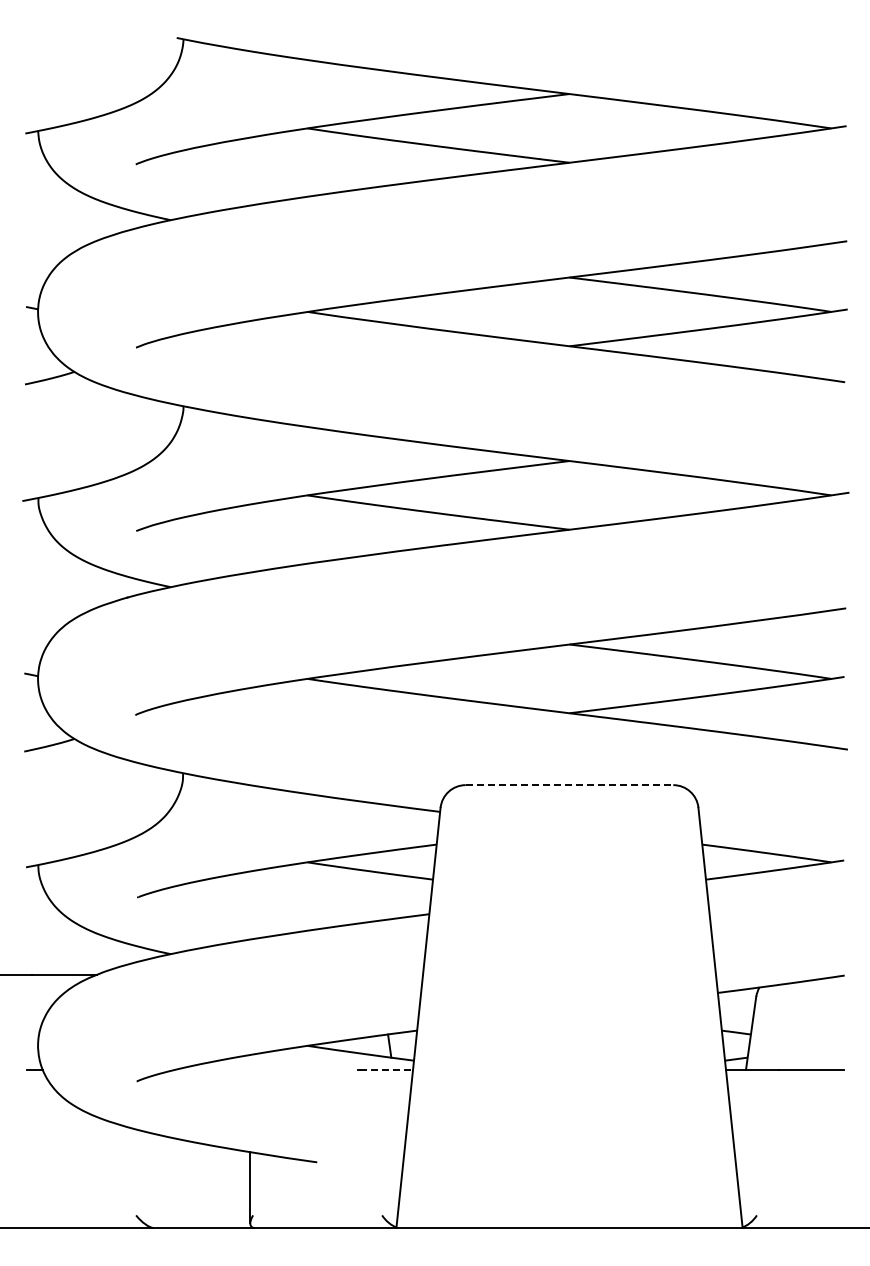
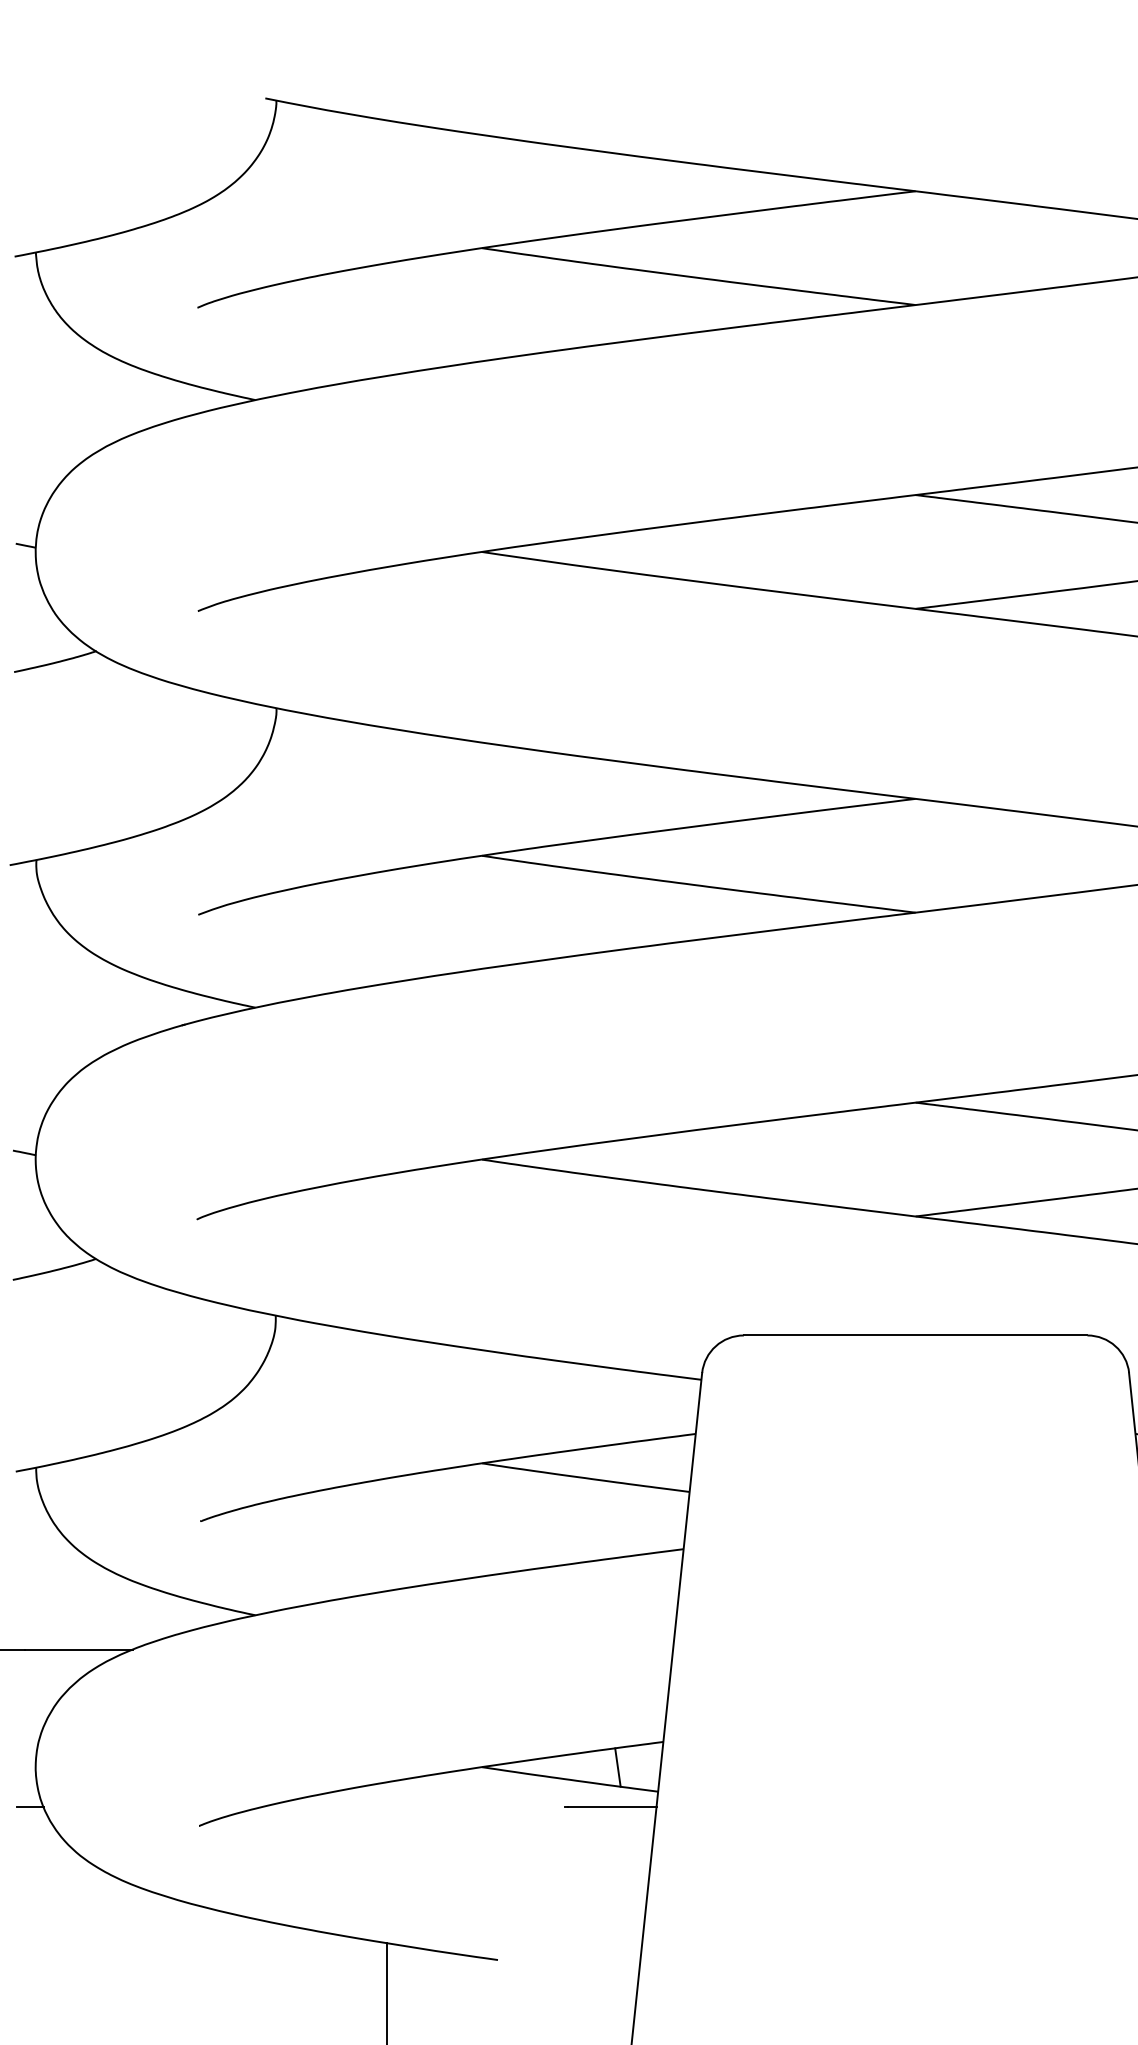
line: (569, 785) -> (915, 1336), dashed -> solid
line: (386, 1069) -> (612, 1806), dashed -> solid

